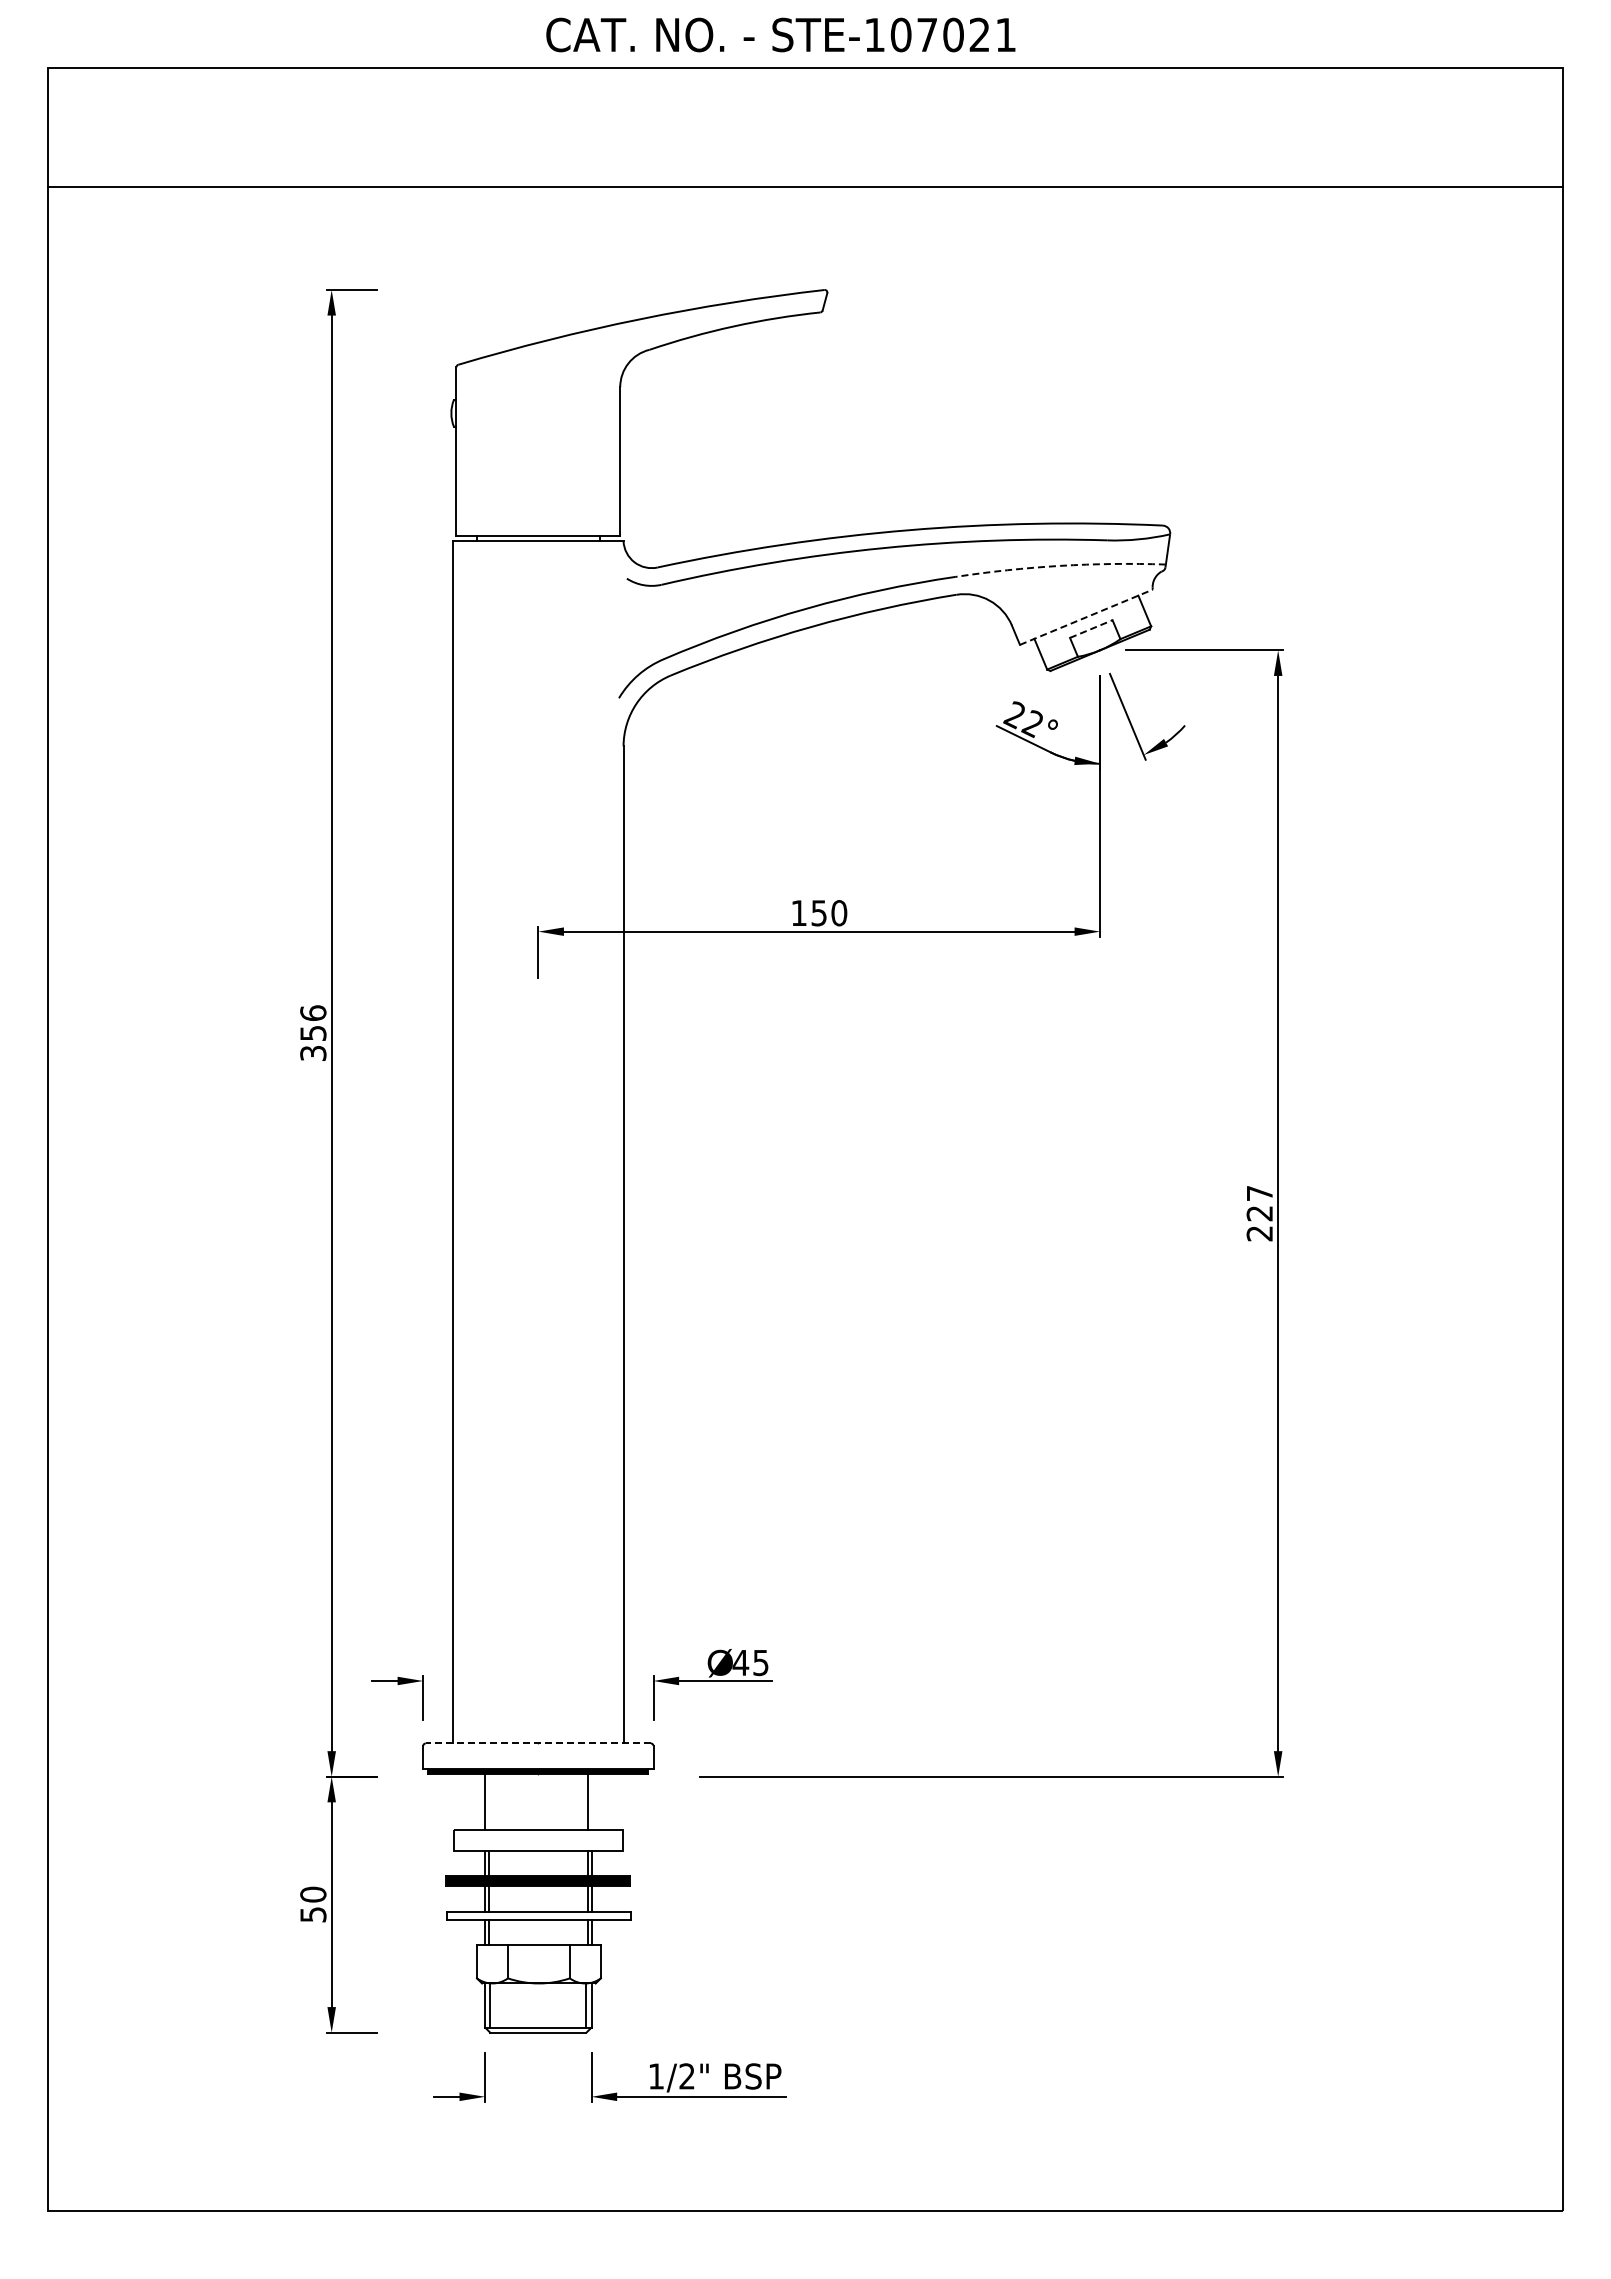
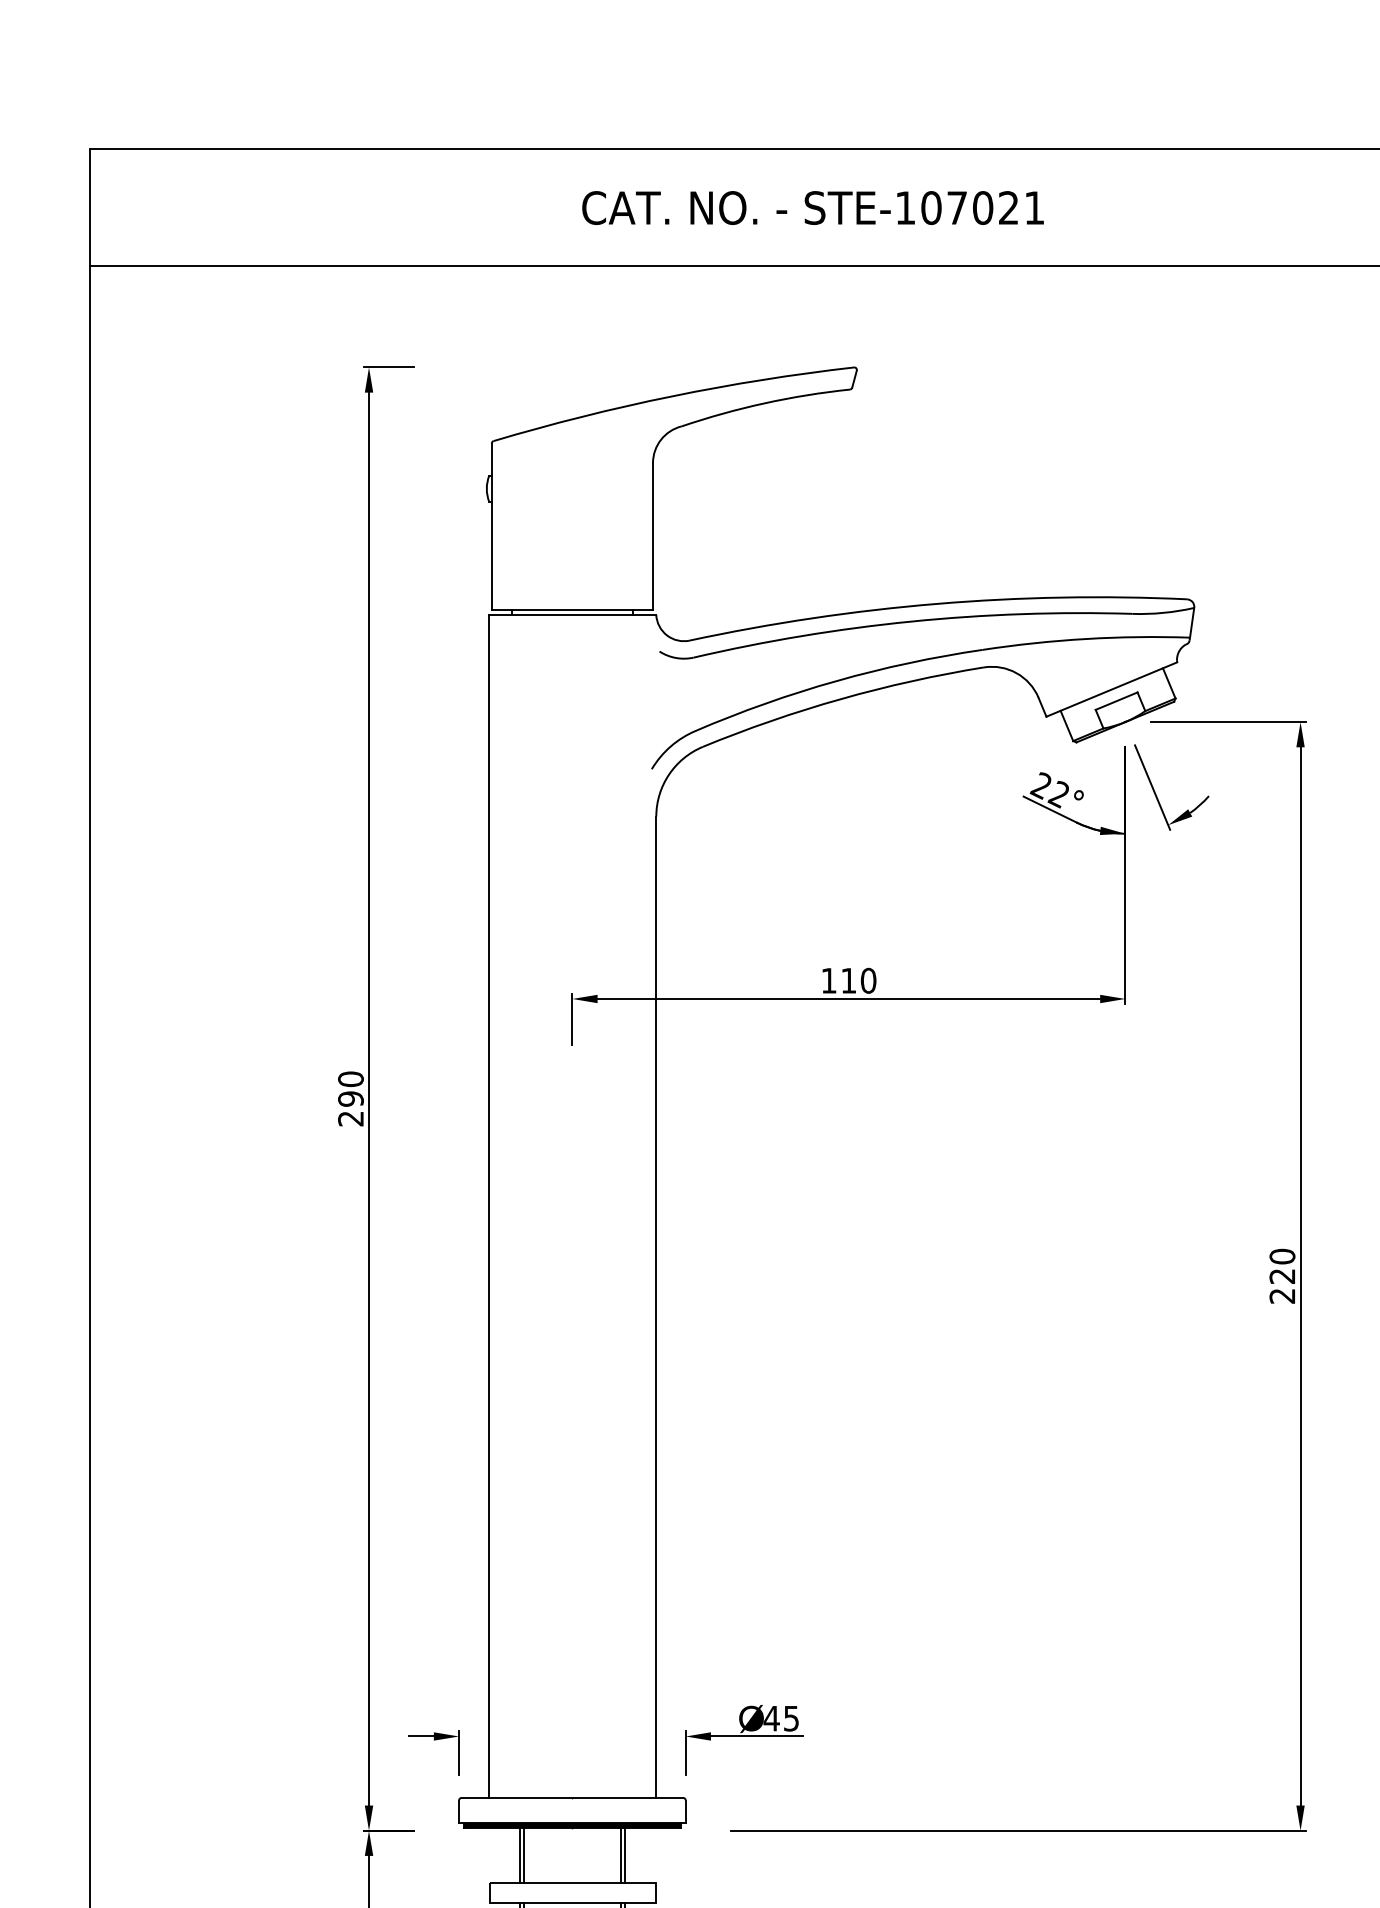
text: (780, 34) -> (812, 207), moved
arc: (1060, 565) -> (1086, 638), dashed -> solid
line: (1086, 617) -> (1111, 689), dashed -> solid
line: (1091, 628) -> (1116, 700), dashed -> solid
text: (818, 913) -> (848, 981), 150 -> 110
text: (313, 1033) -> (351, 1099), 356 -> 290
text: (1259, 1193) -> (1282, 1256), 227 -> 220
line: (538, 1743) -> (572, 1798), dashed -> solid
line: (488, 1802) -> (523, 1856), added
line: (591, 1802) -> (624, 1856), added

